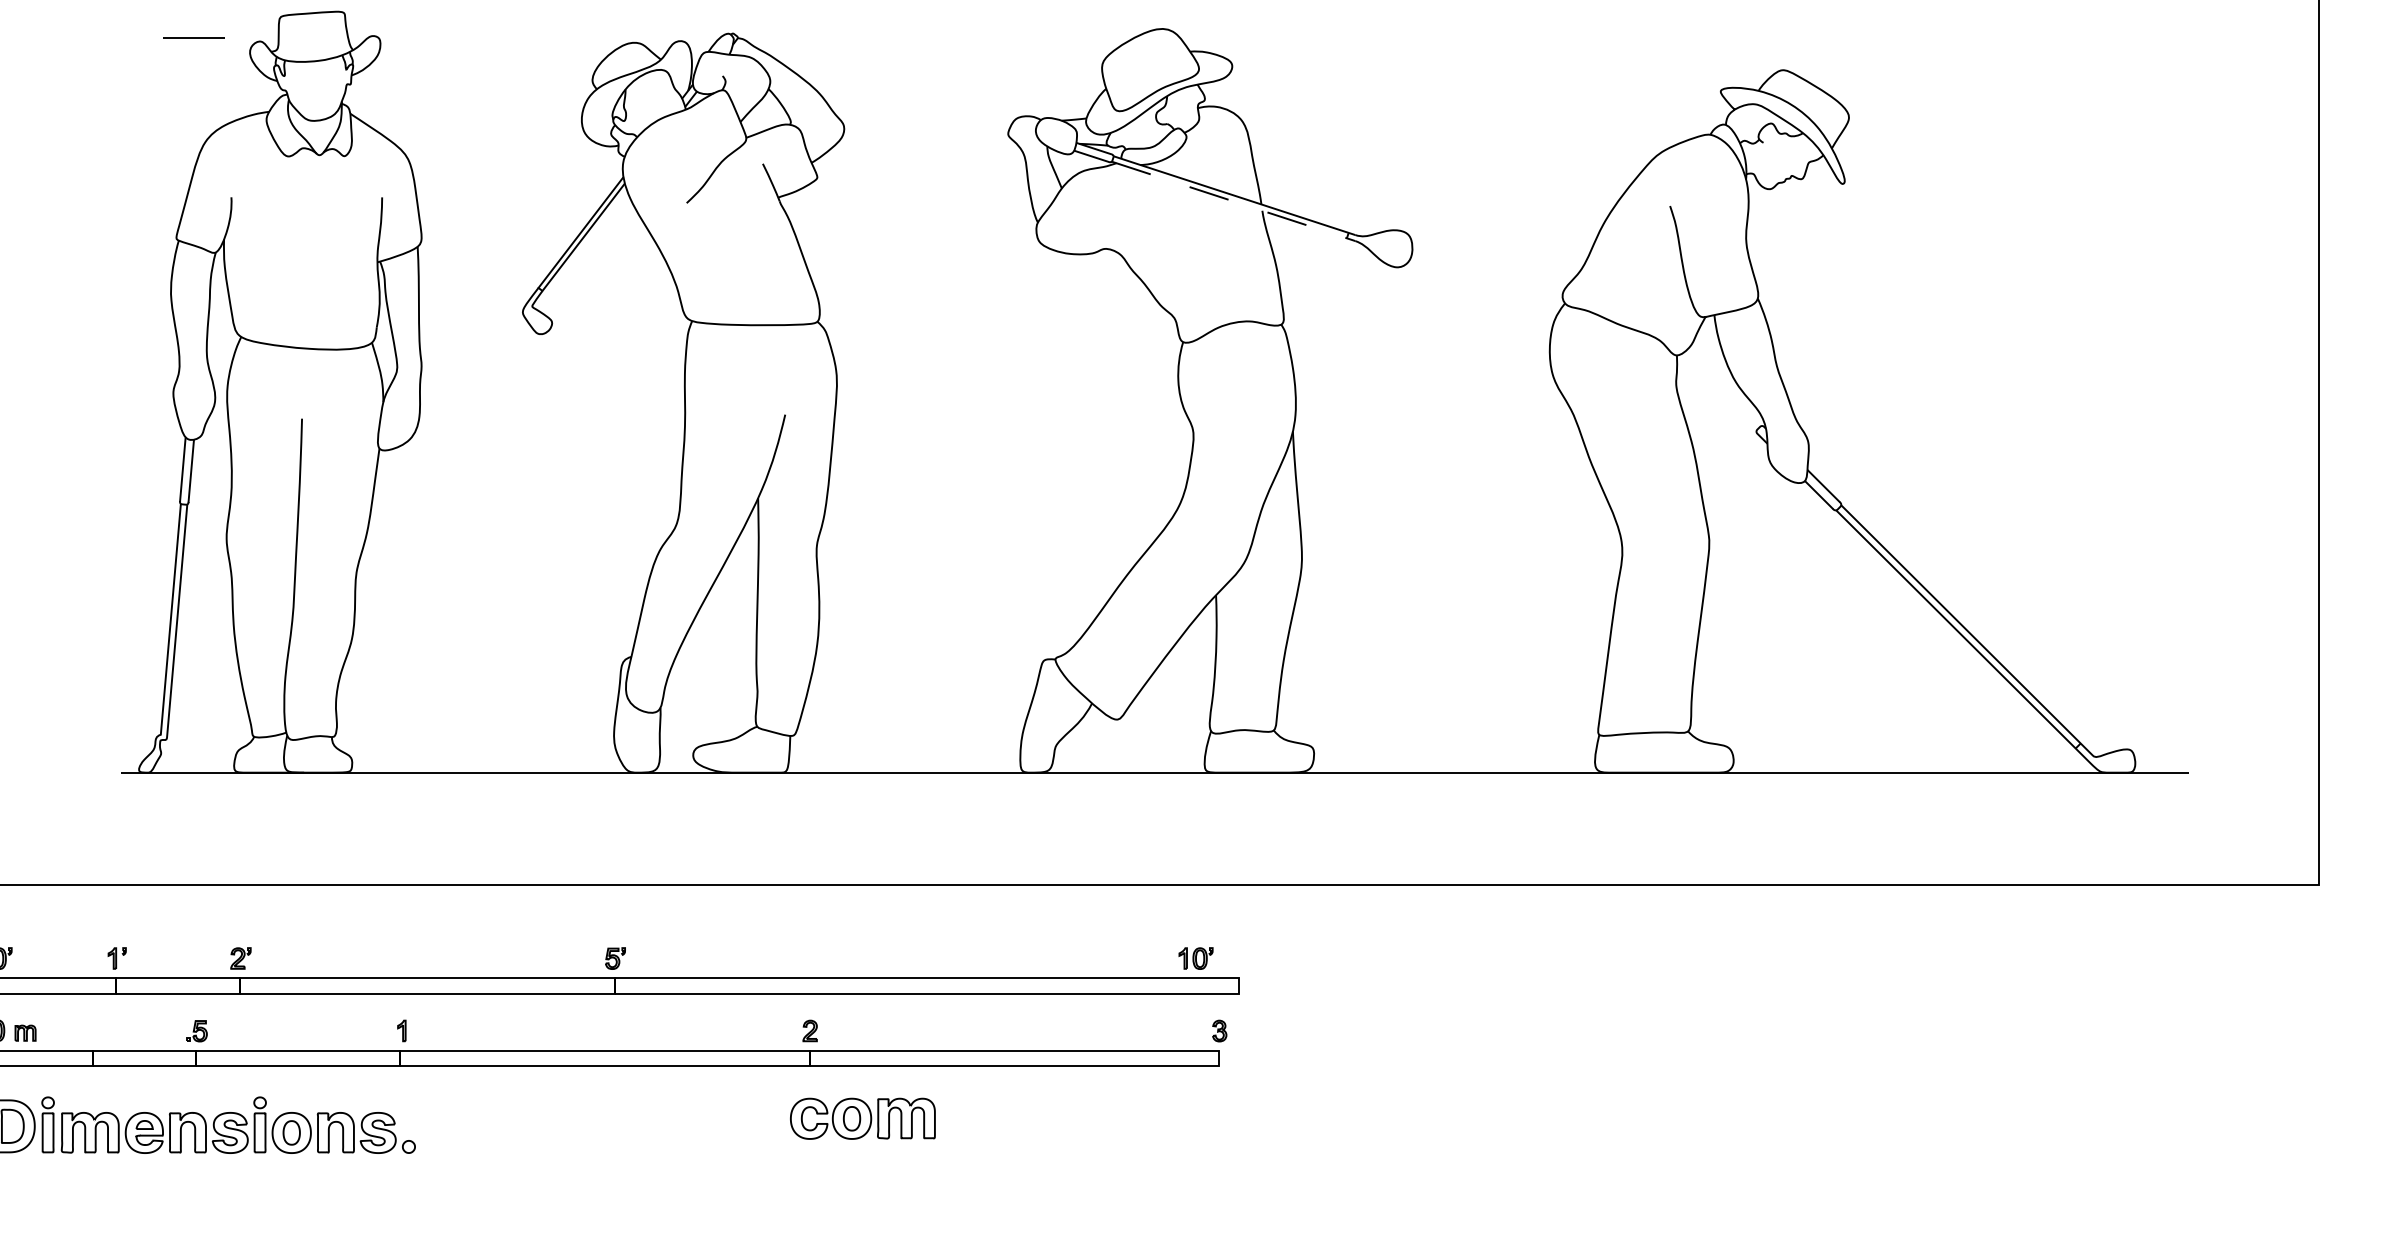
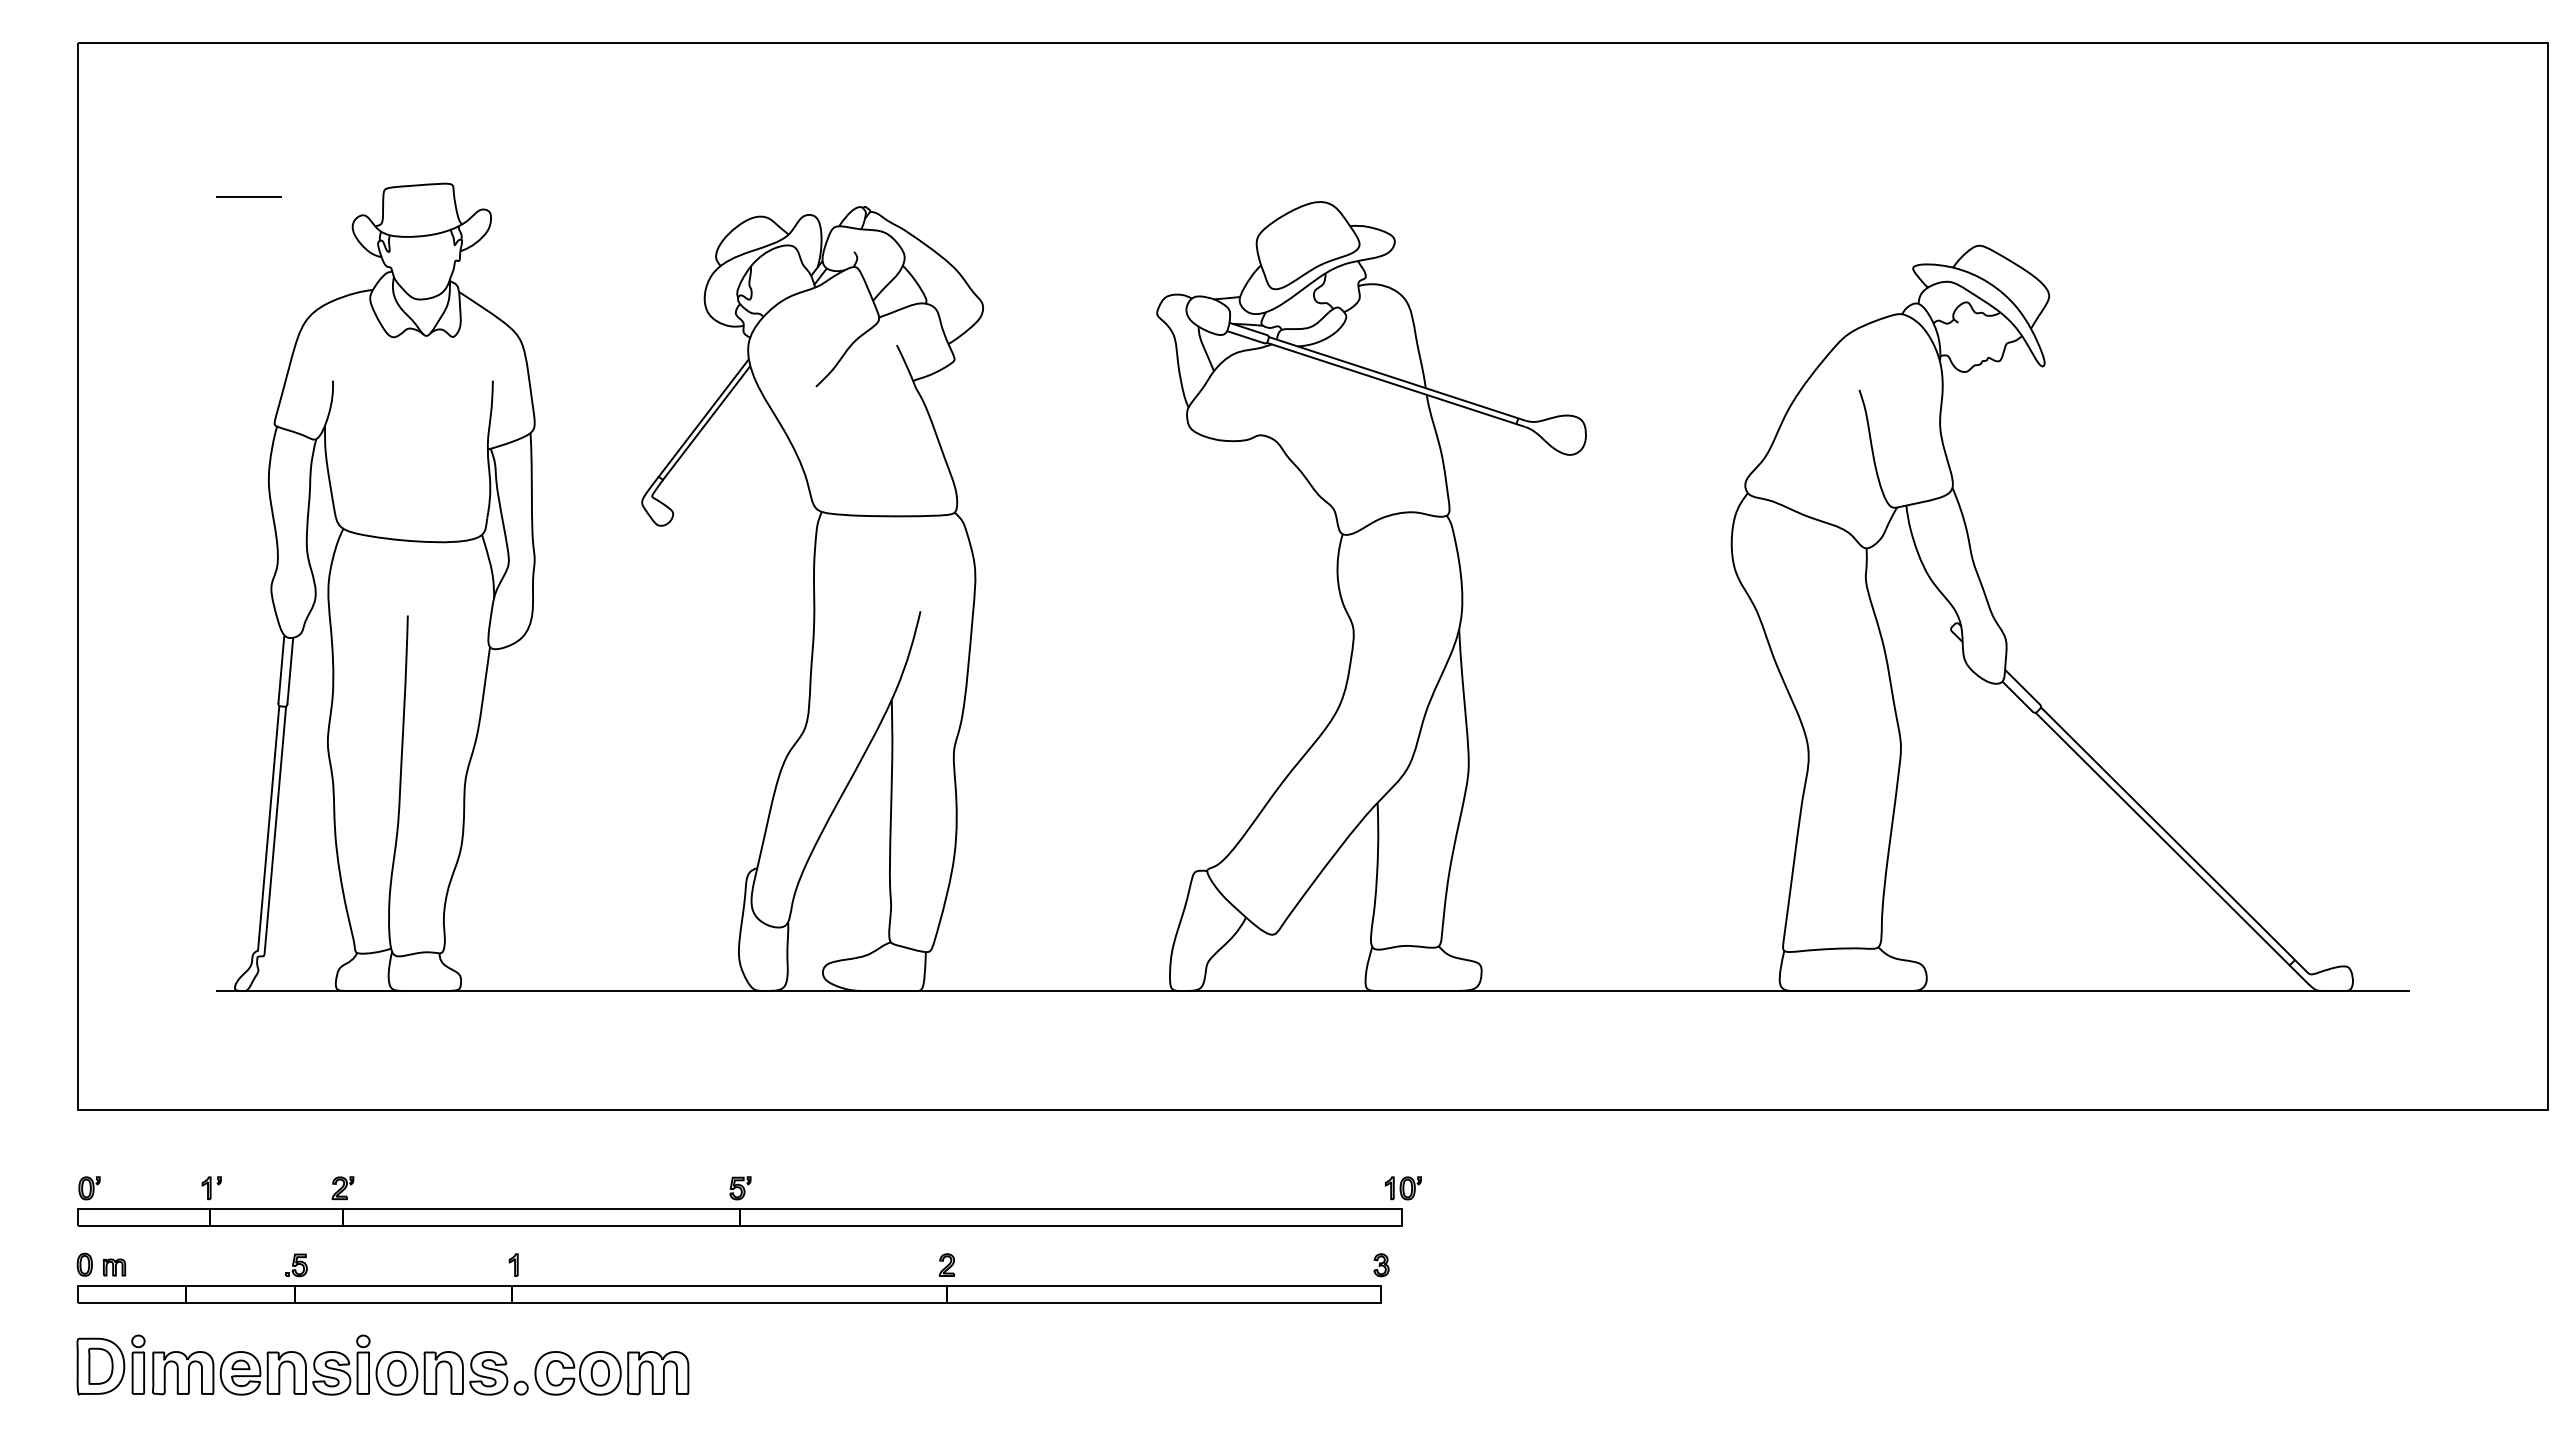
line: (193, 37) -> (248, 196), moved
line: (1233, 200) -> (1396, 384), dashed -> solid
part: (1195, 958) -> (1402, 1188), moved
part: (862, 1118) -> (611, 1373), moved

